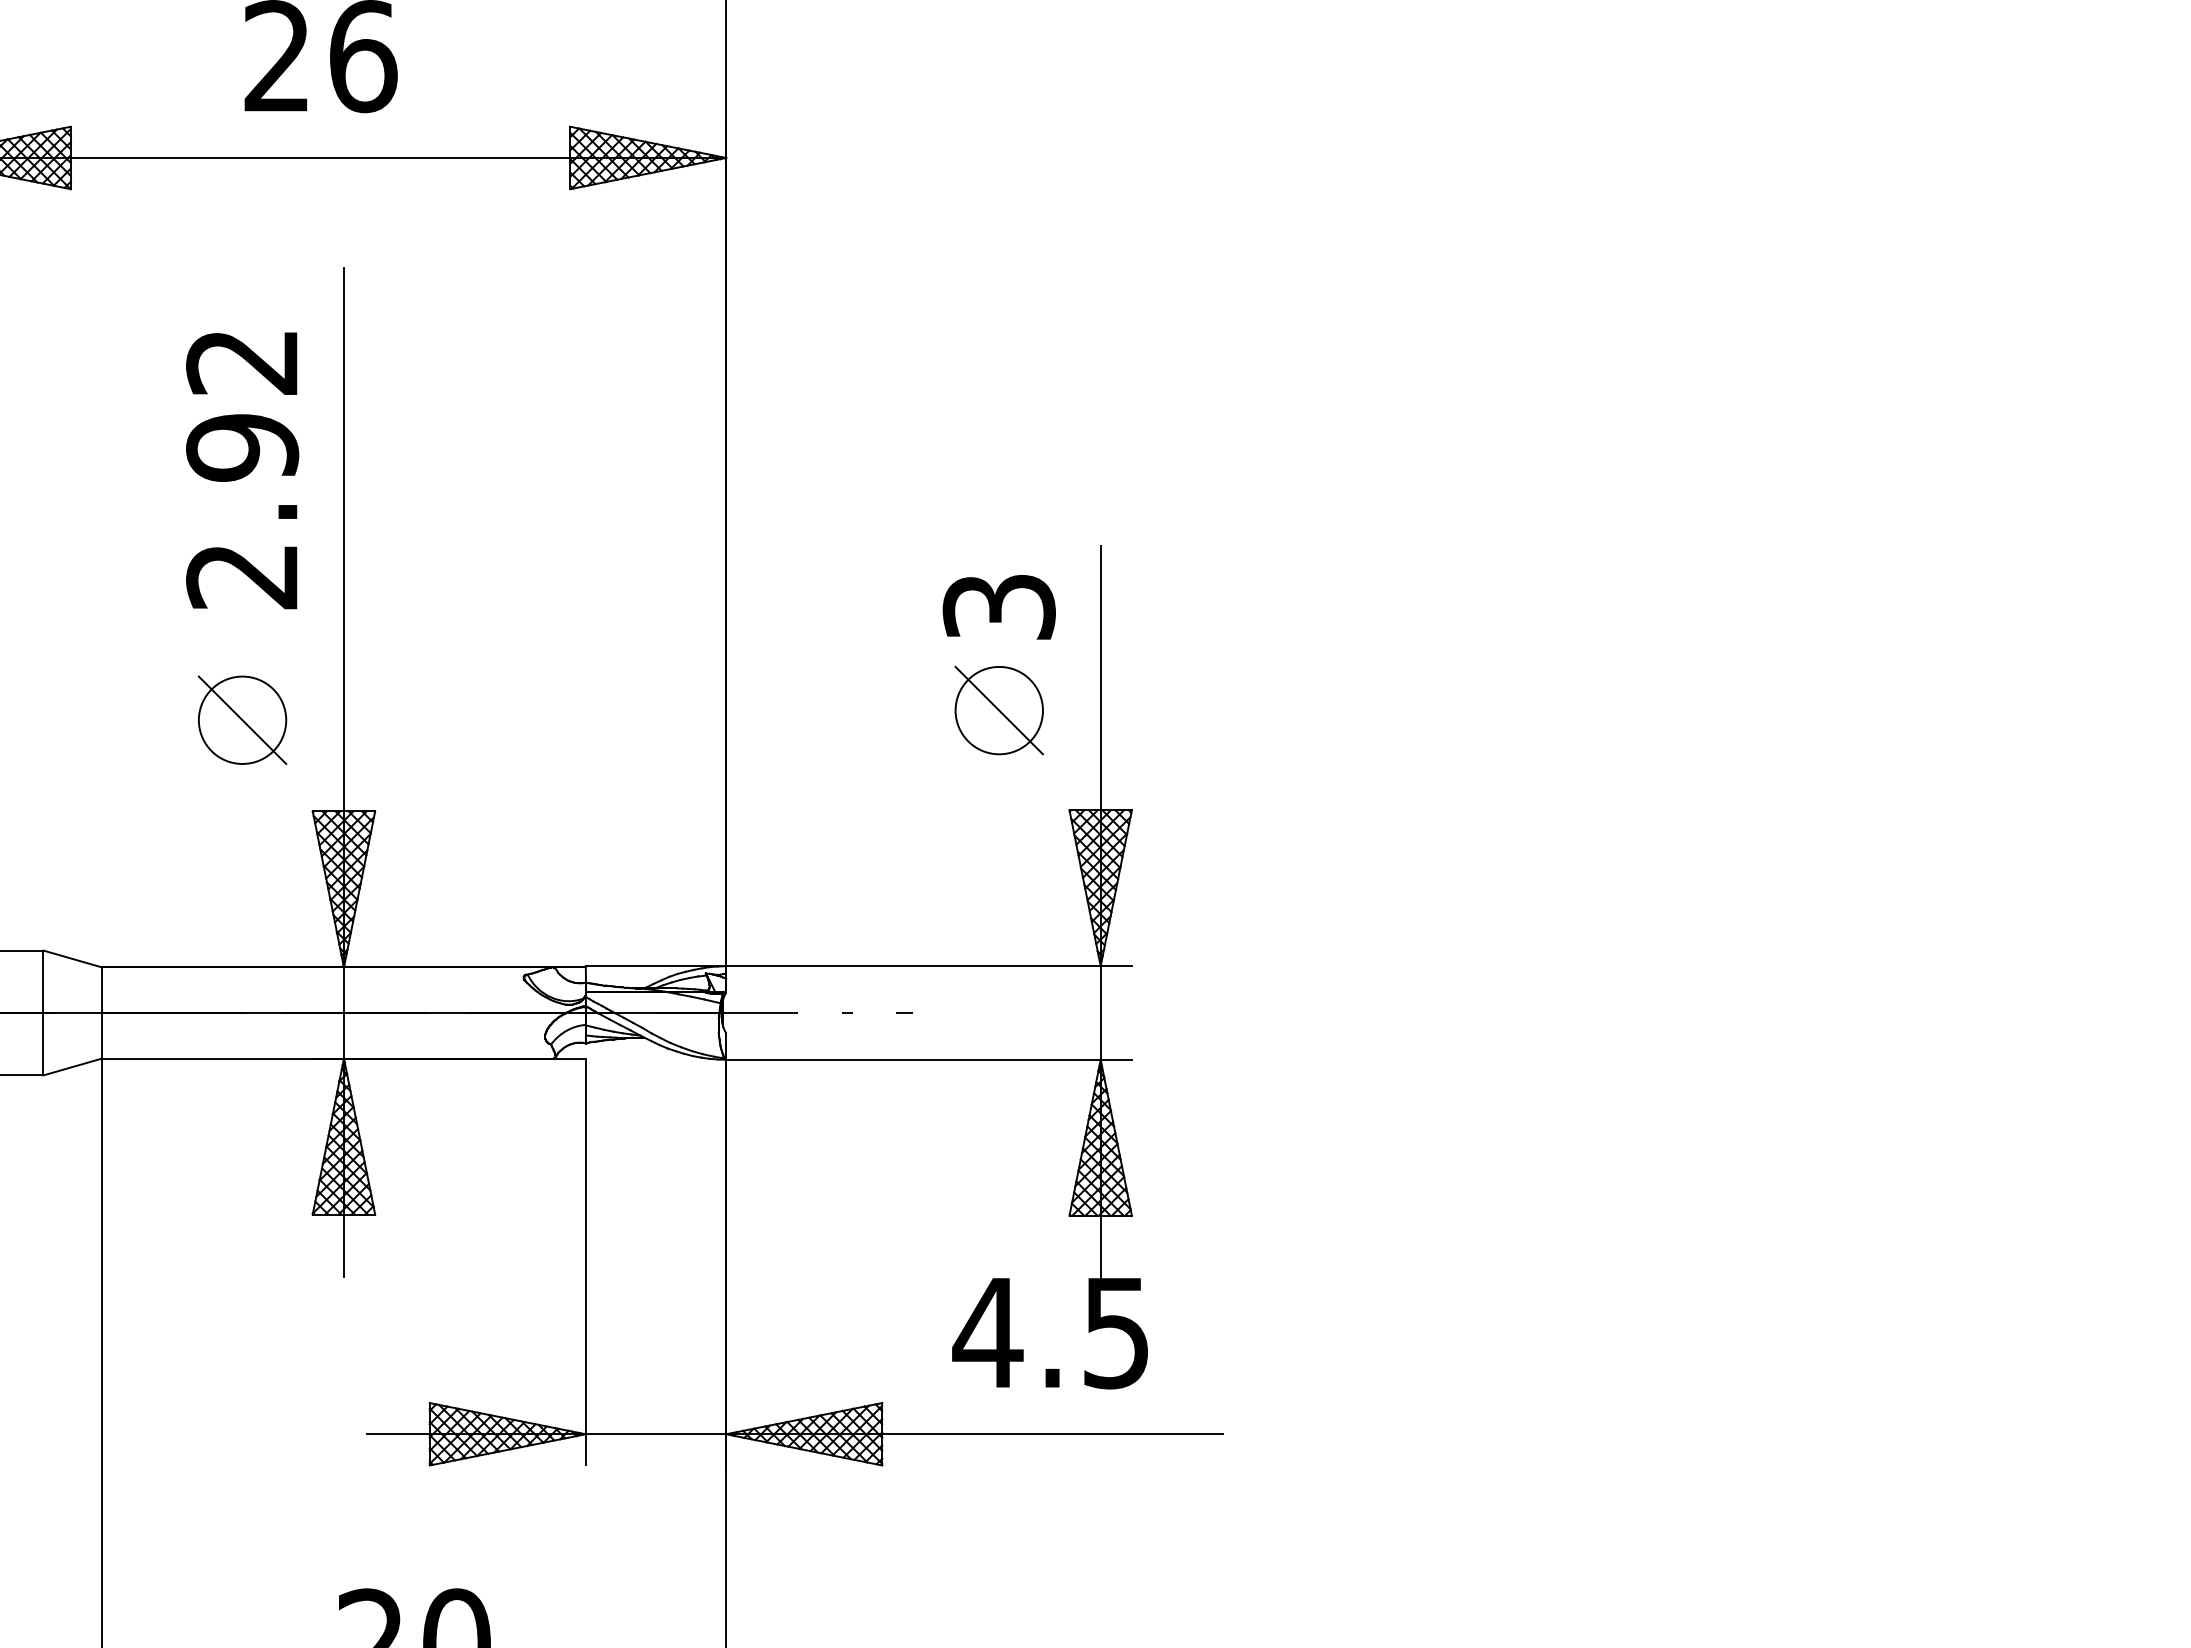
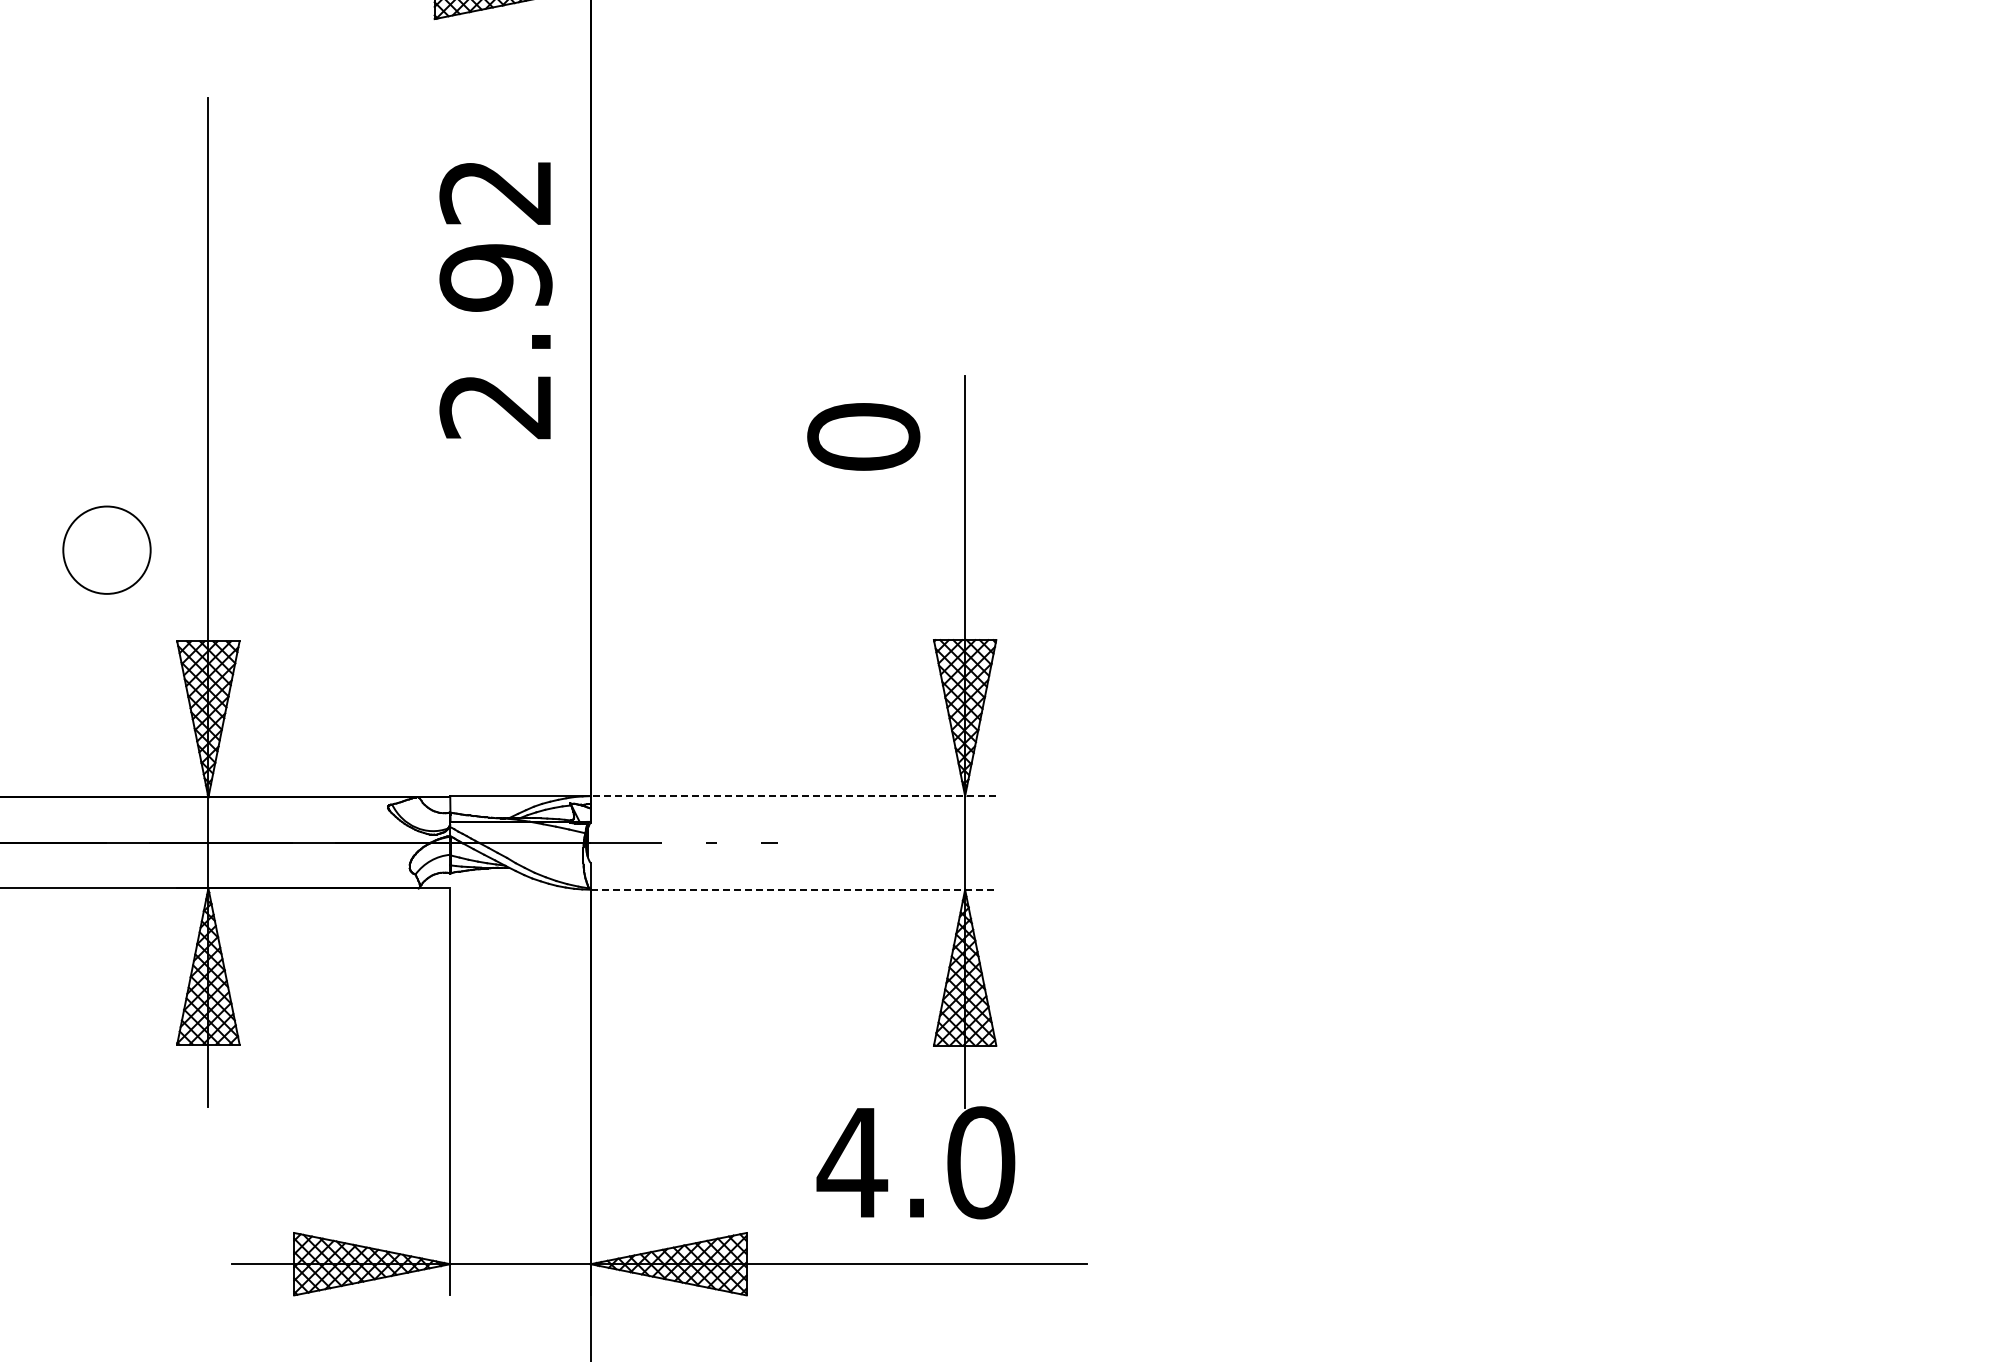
text: (242, 470) -> (495, 300), moved
text: (998, 606) -> (862, 436), 3 -> 0
part: (998, 710) -> (862, 540), removed
line: (242, 719) -> (106, 549), removed
line: (929, 966) -> (793, 796), solid -> dashed
line: (929, 1059) -> (793, 889), solid -> dashed
text: (1116, 1332) -> (980, 1162), 4.5 -> 4.0

